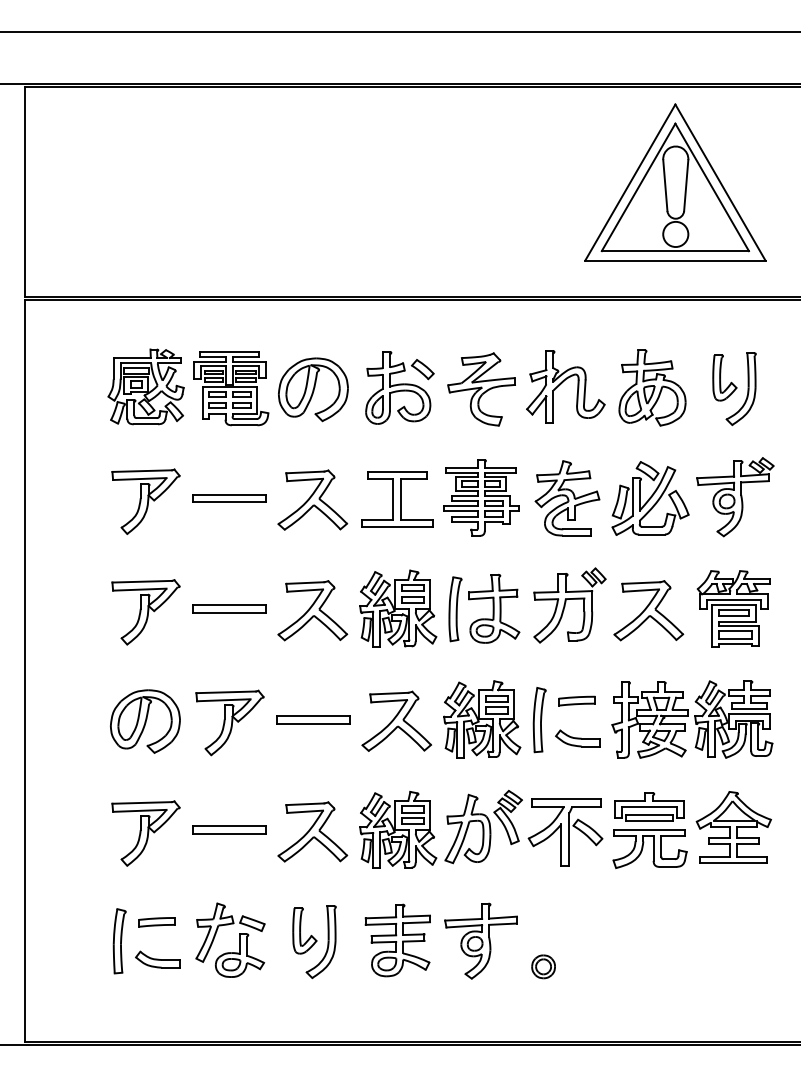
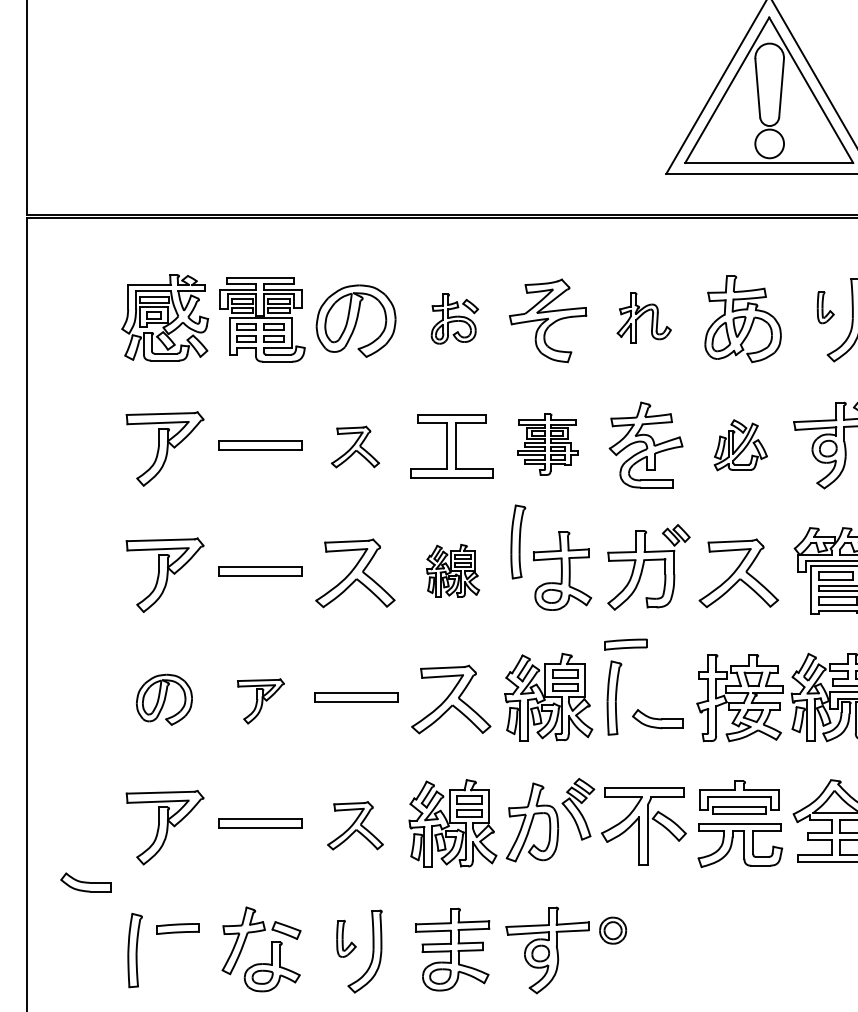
part: (724, 377) -> (825, 307), size x0.6
part: (565, 386) -> (643, 317), size x0.6
part: (399, 387) -> (454, 318), size x0.6
part: (481, 497) -> (547, 444), size x0.7
part: (650, 498) -> (740, 445), size x0.6
part: (312, 499) -> (355, 446), size x0.6
part: (398, 608) -> (453, 570), size x0.6
part: (455, 609) -> (518, 542), moved
part: (576, 700) -> (625, 643), moved
part: (145, 721) -> (164, 699), size x0.7
part: (229, 722) -> (260, 700), size x0.6
part: (312, 831) -> (355, 825), size x0.7
part: (304, 930) -> (345, 938), size x0.7
part: (157, 959) -> (85, 882), moved
part: (543, 966) -> (613, 930), moved

